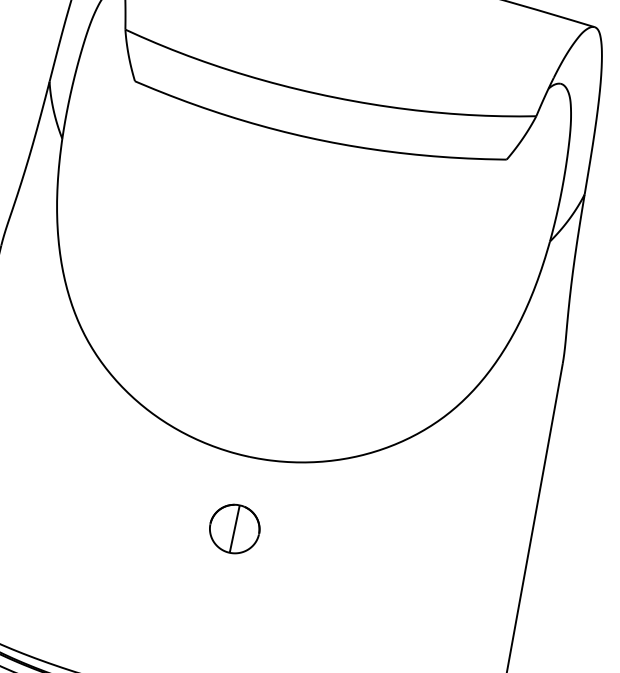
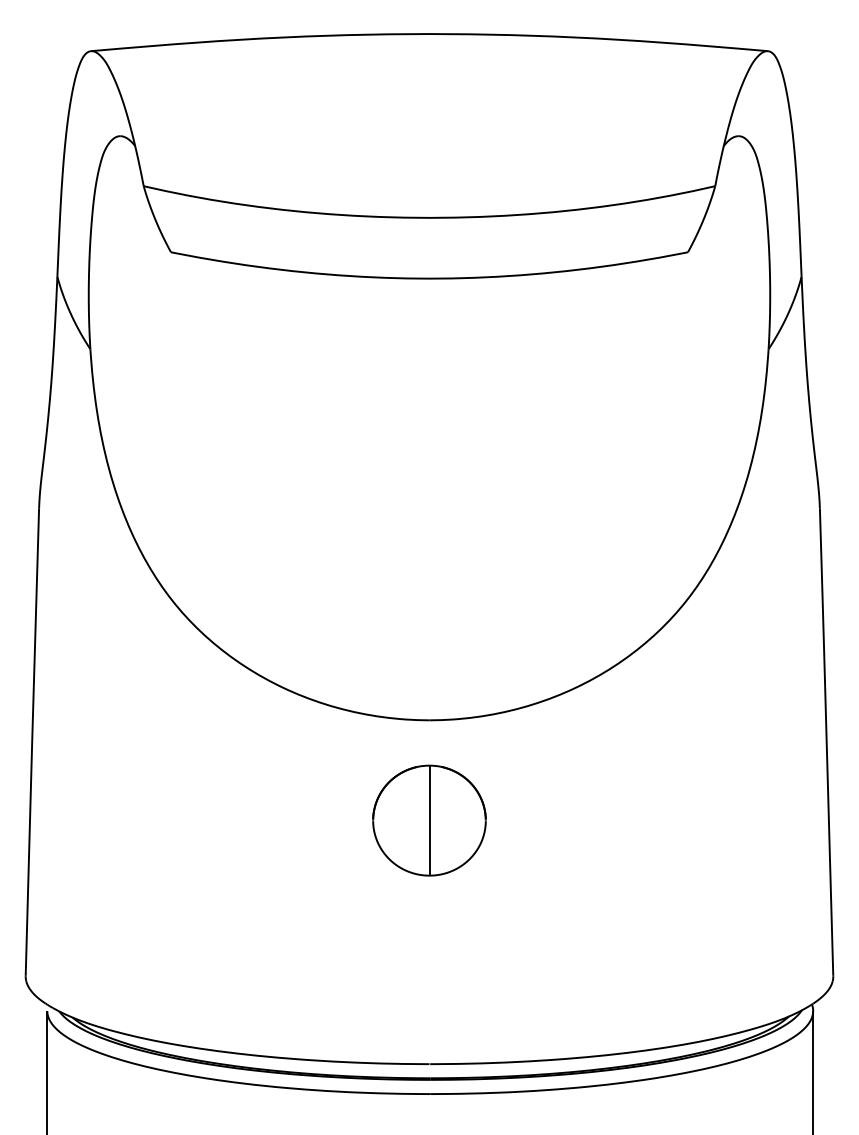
part: (234, 529) -> (429, 820), size x1.67

